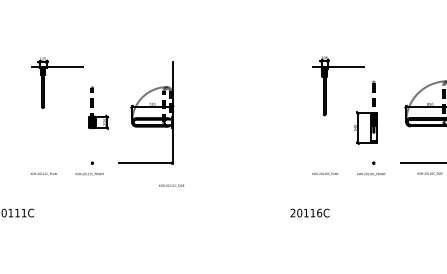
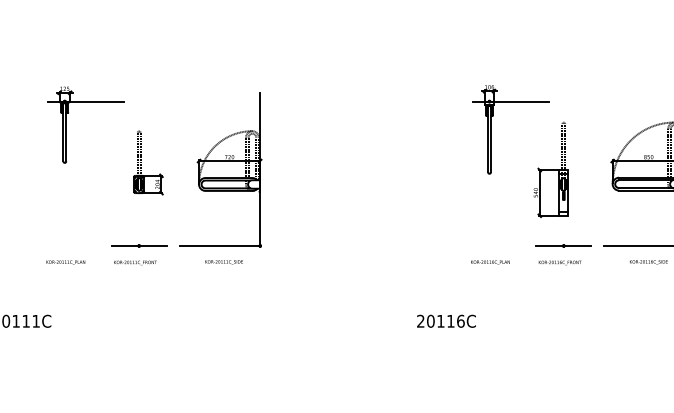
line: (92, 163) -> (139, 246), added
line: (373, 163) -> (563, 246), added
text: (171, 185) -> (223, 261), moved
text: (309, 212) -> (445, 320), moved

